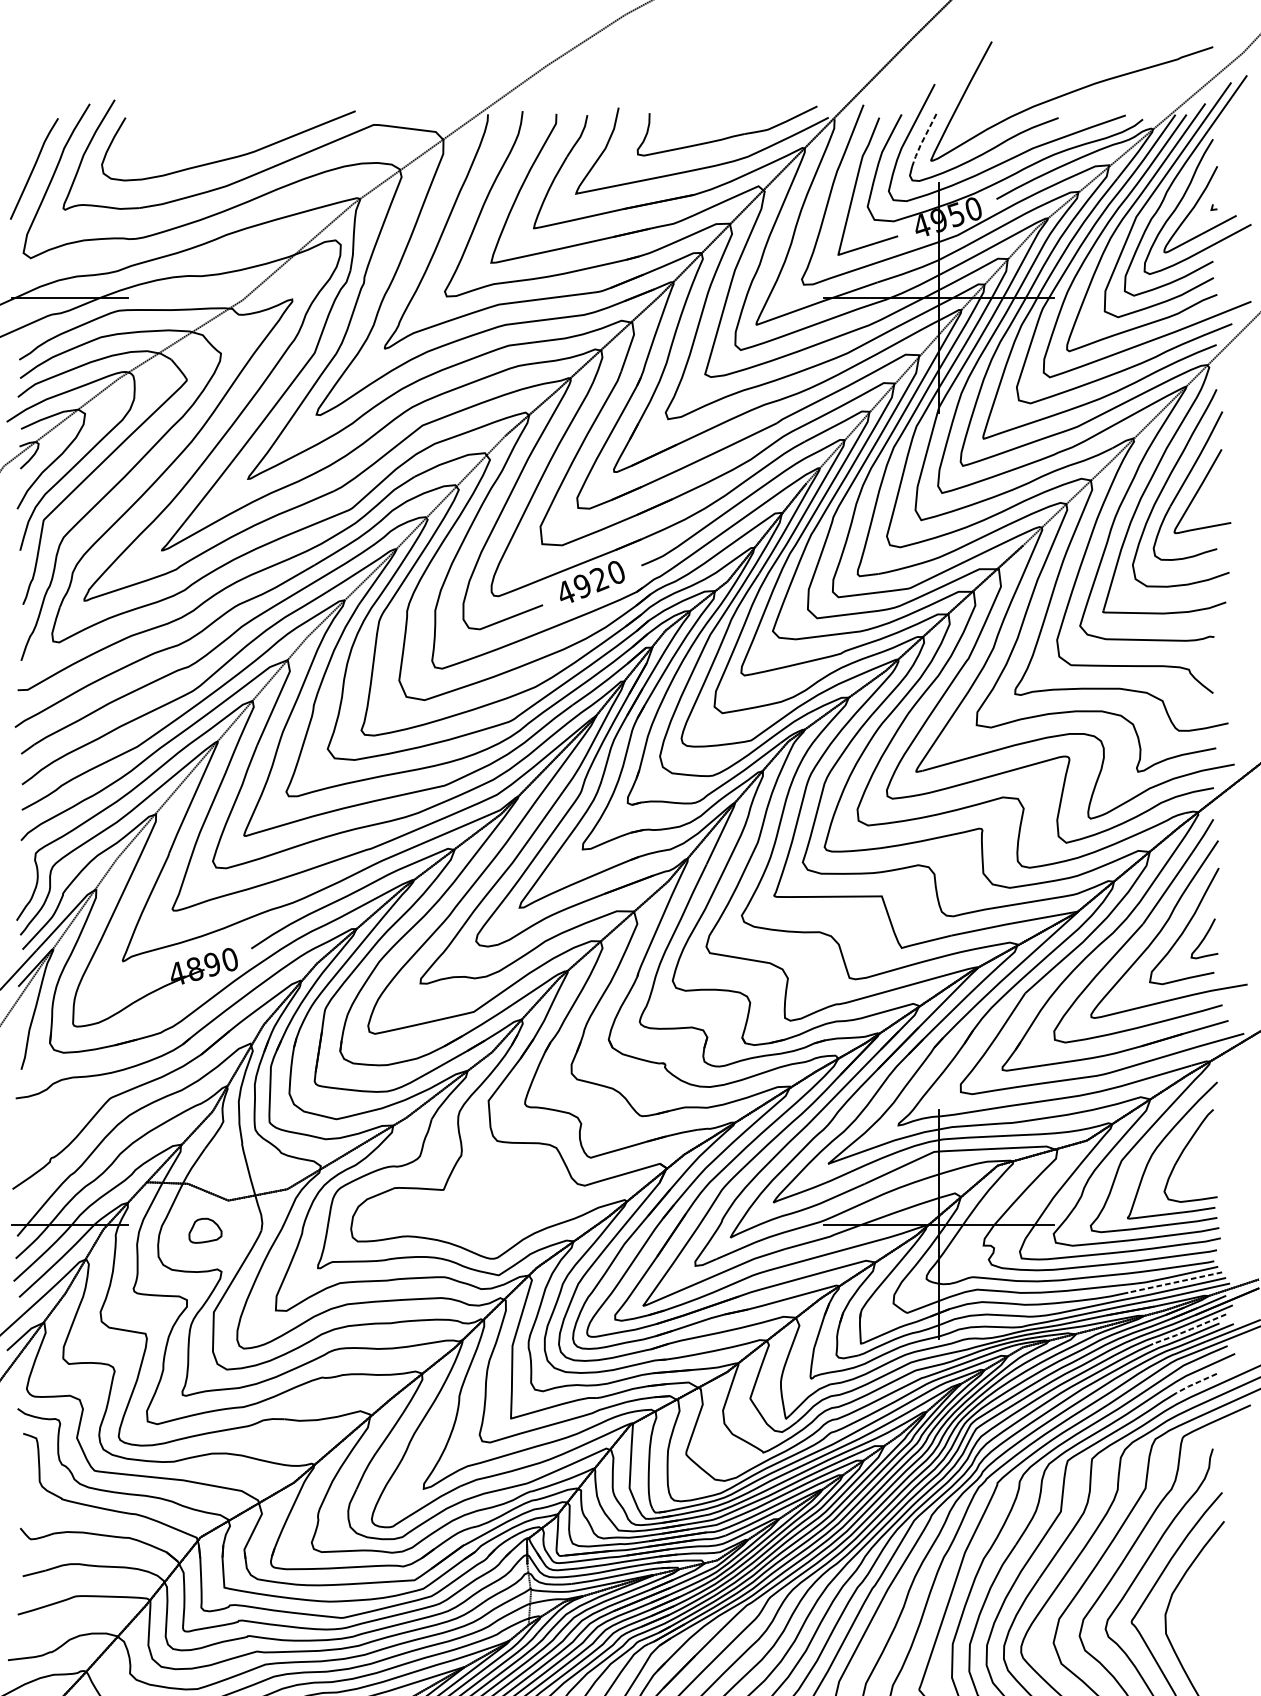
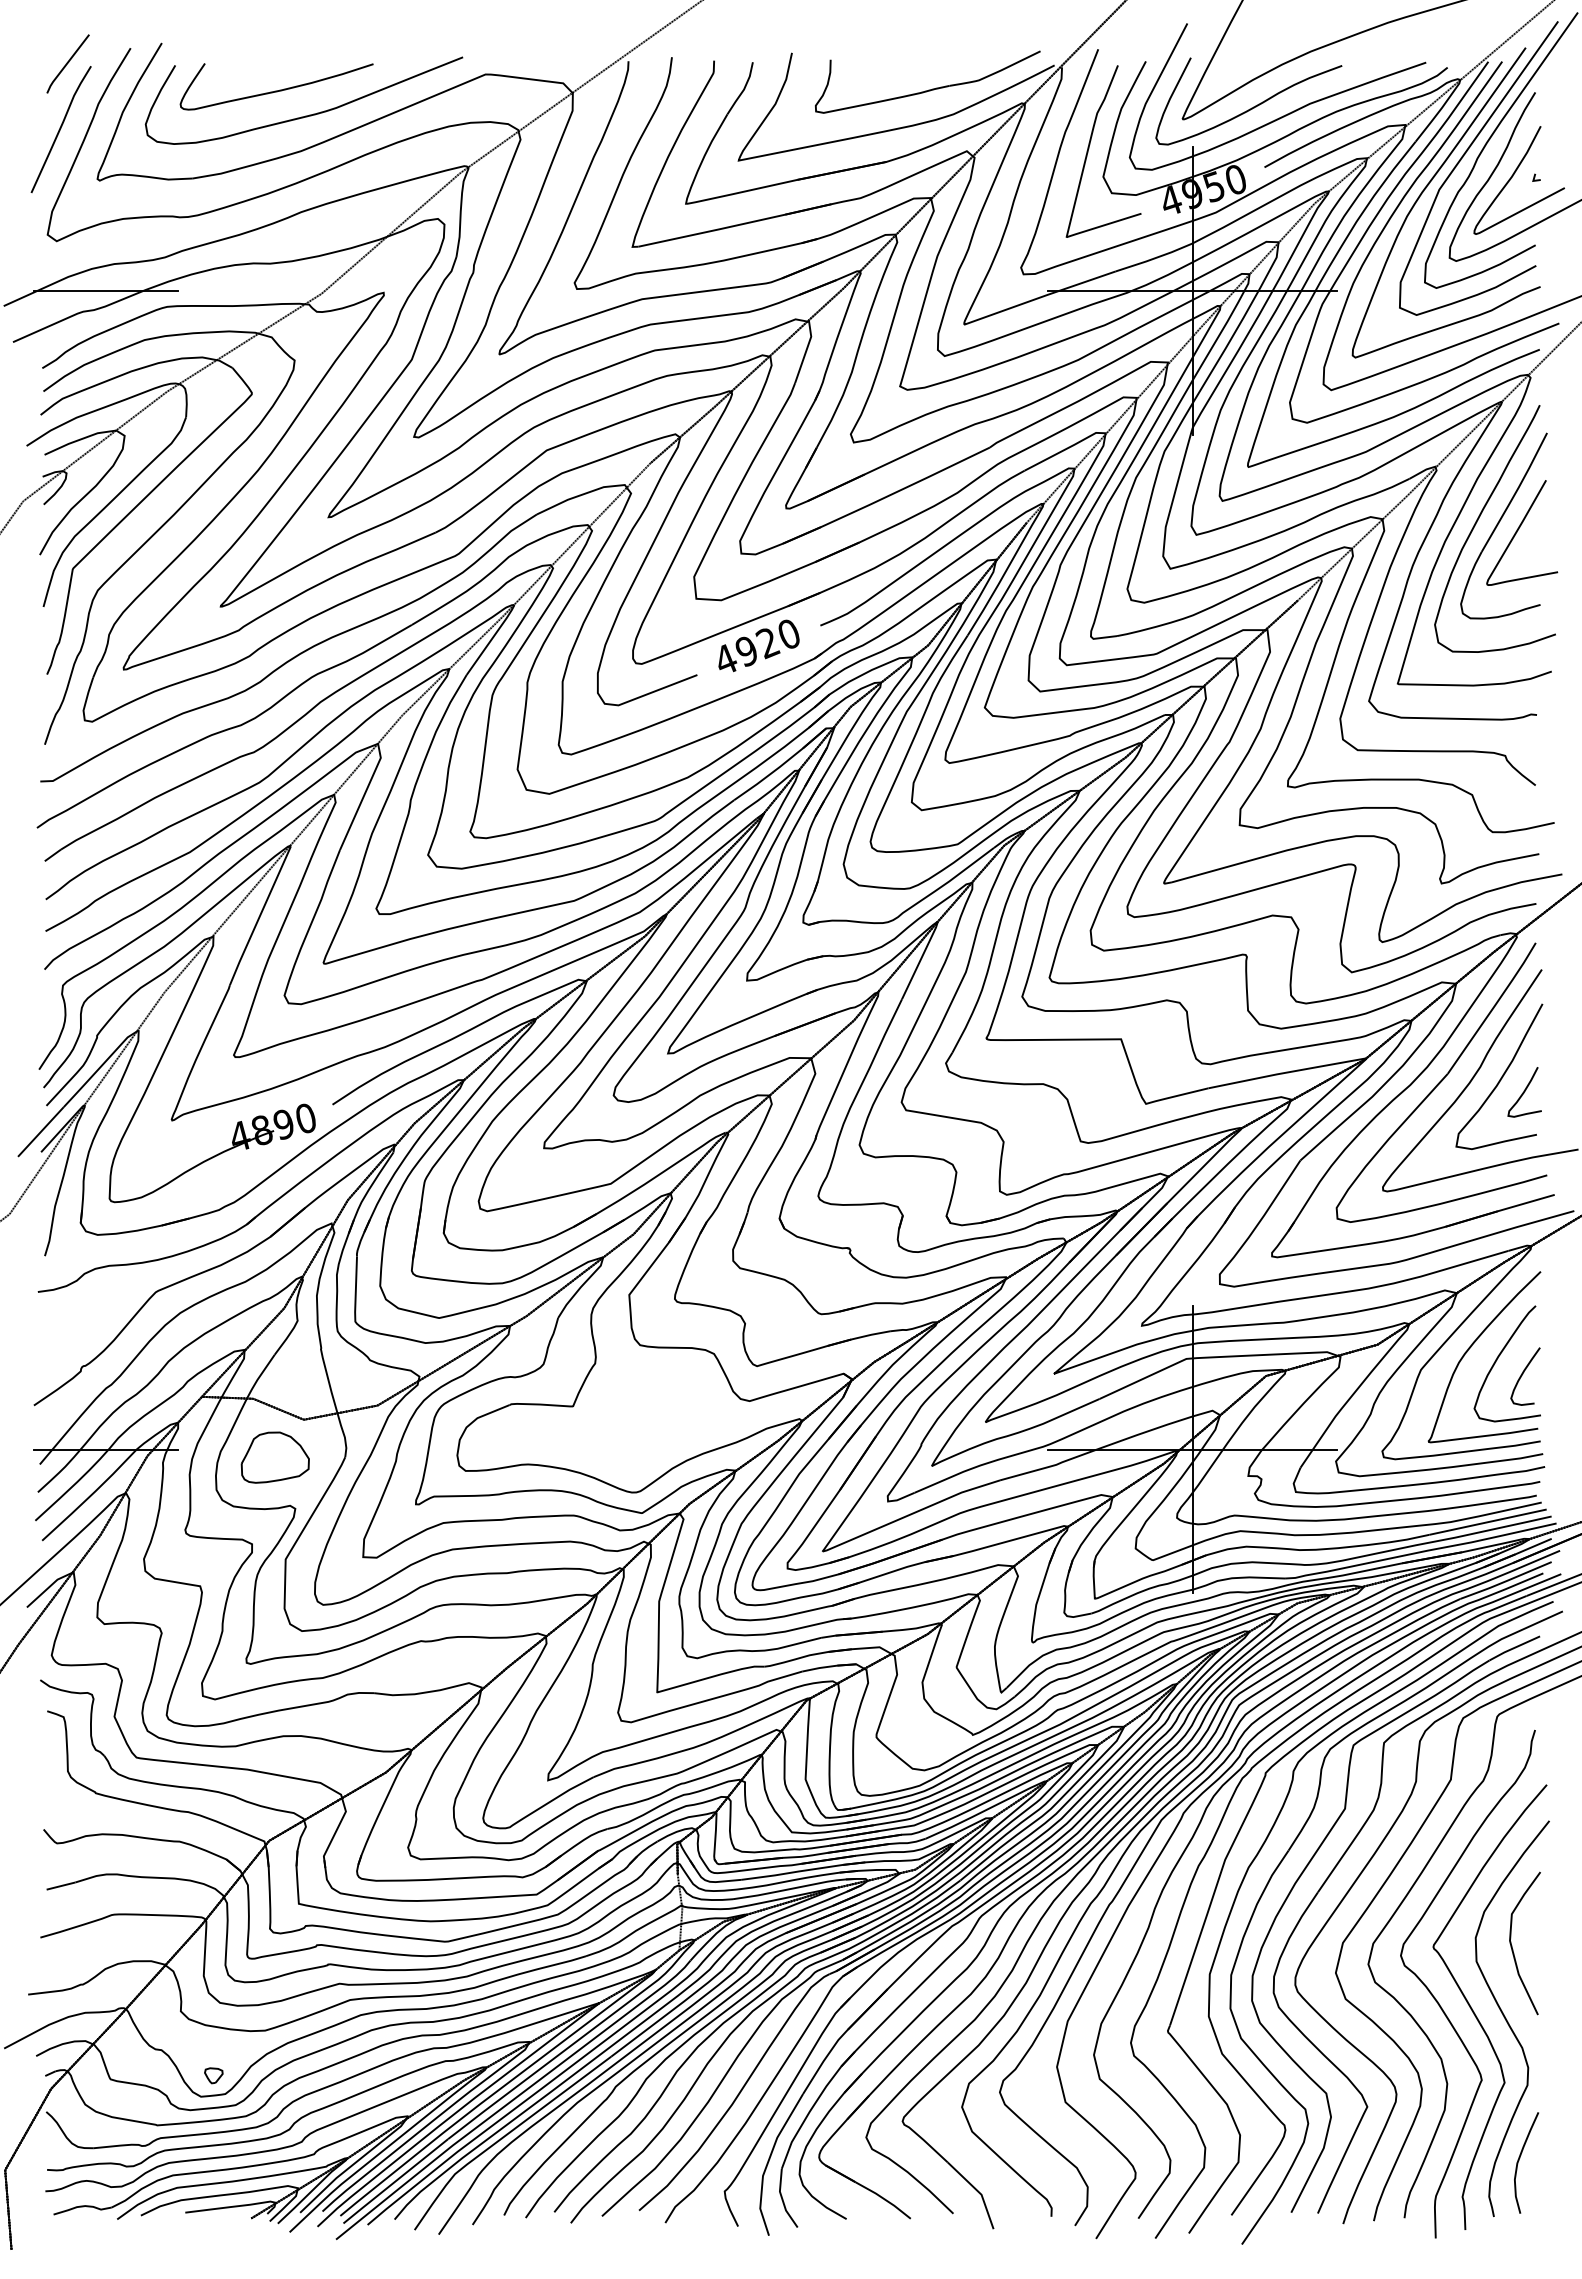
line: (39, 116) -> (67, 63), added
curve: (206, 137) -> (276, 90), added
line: (923, 139) -> (1173, 92), dashed -> solid
curve: (1203, 1164) -> (1523, 1374), added
part: (204, 1230) -> (274, 1457), size x1.67
line: (1174, 1282) -> (1487, 1522), dashed -> solid
line: (1190, 1329) -> (1506, 1581), dashed -> solid
line: (1196, 1382) -> (1514, 1647), dashed -> solid
curve: (1194, 1620) -> (1512, 1945), added

